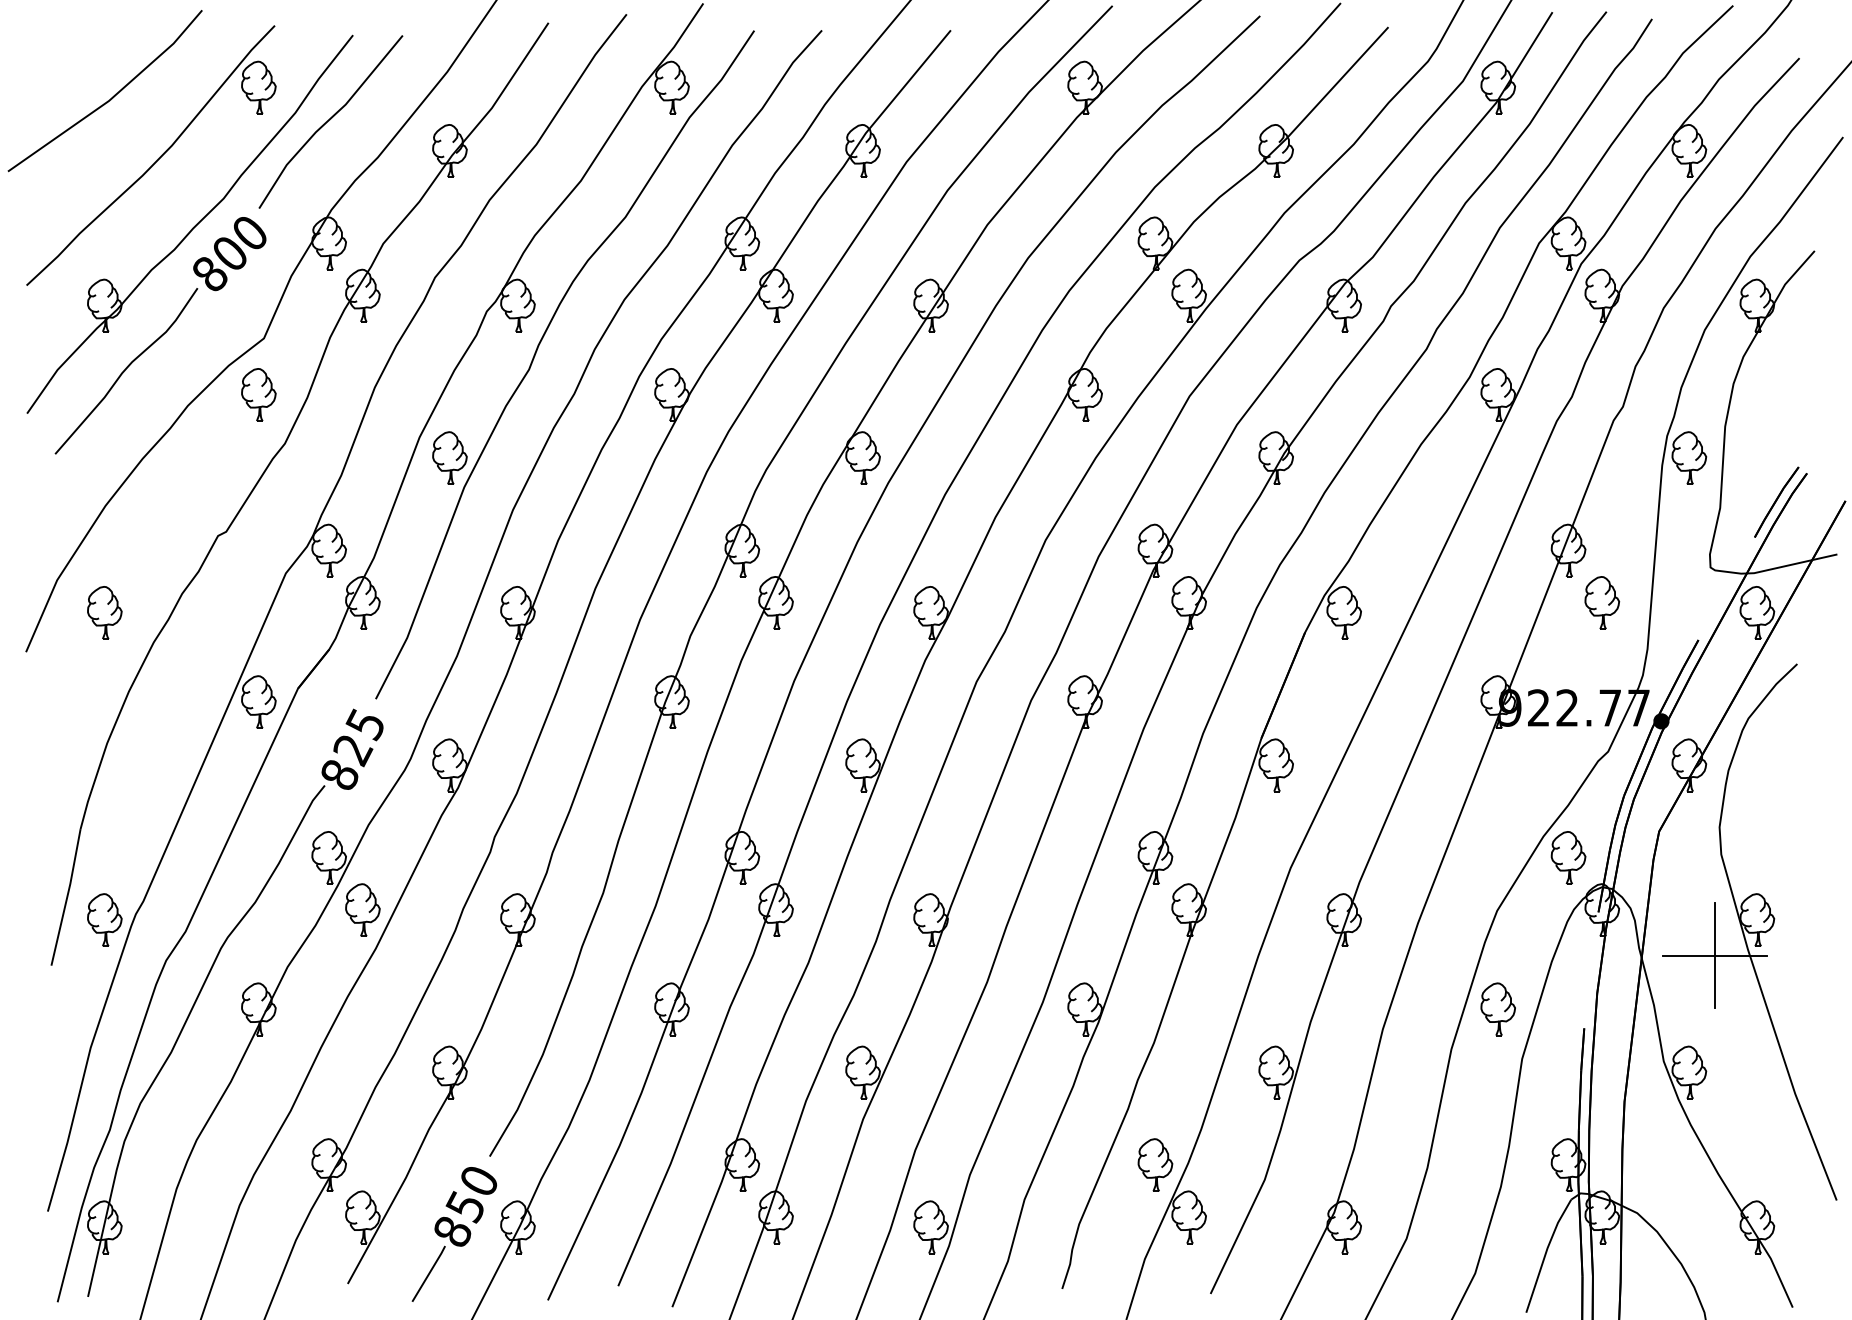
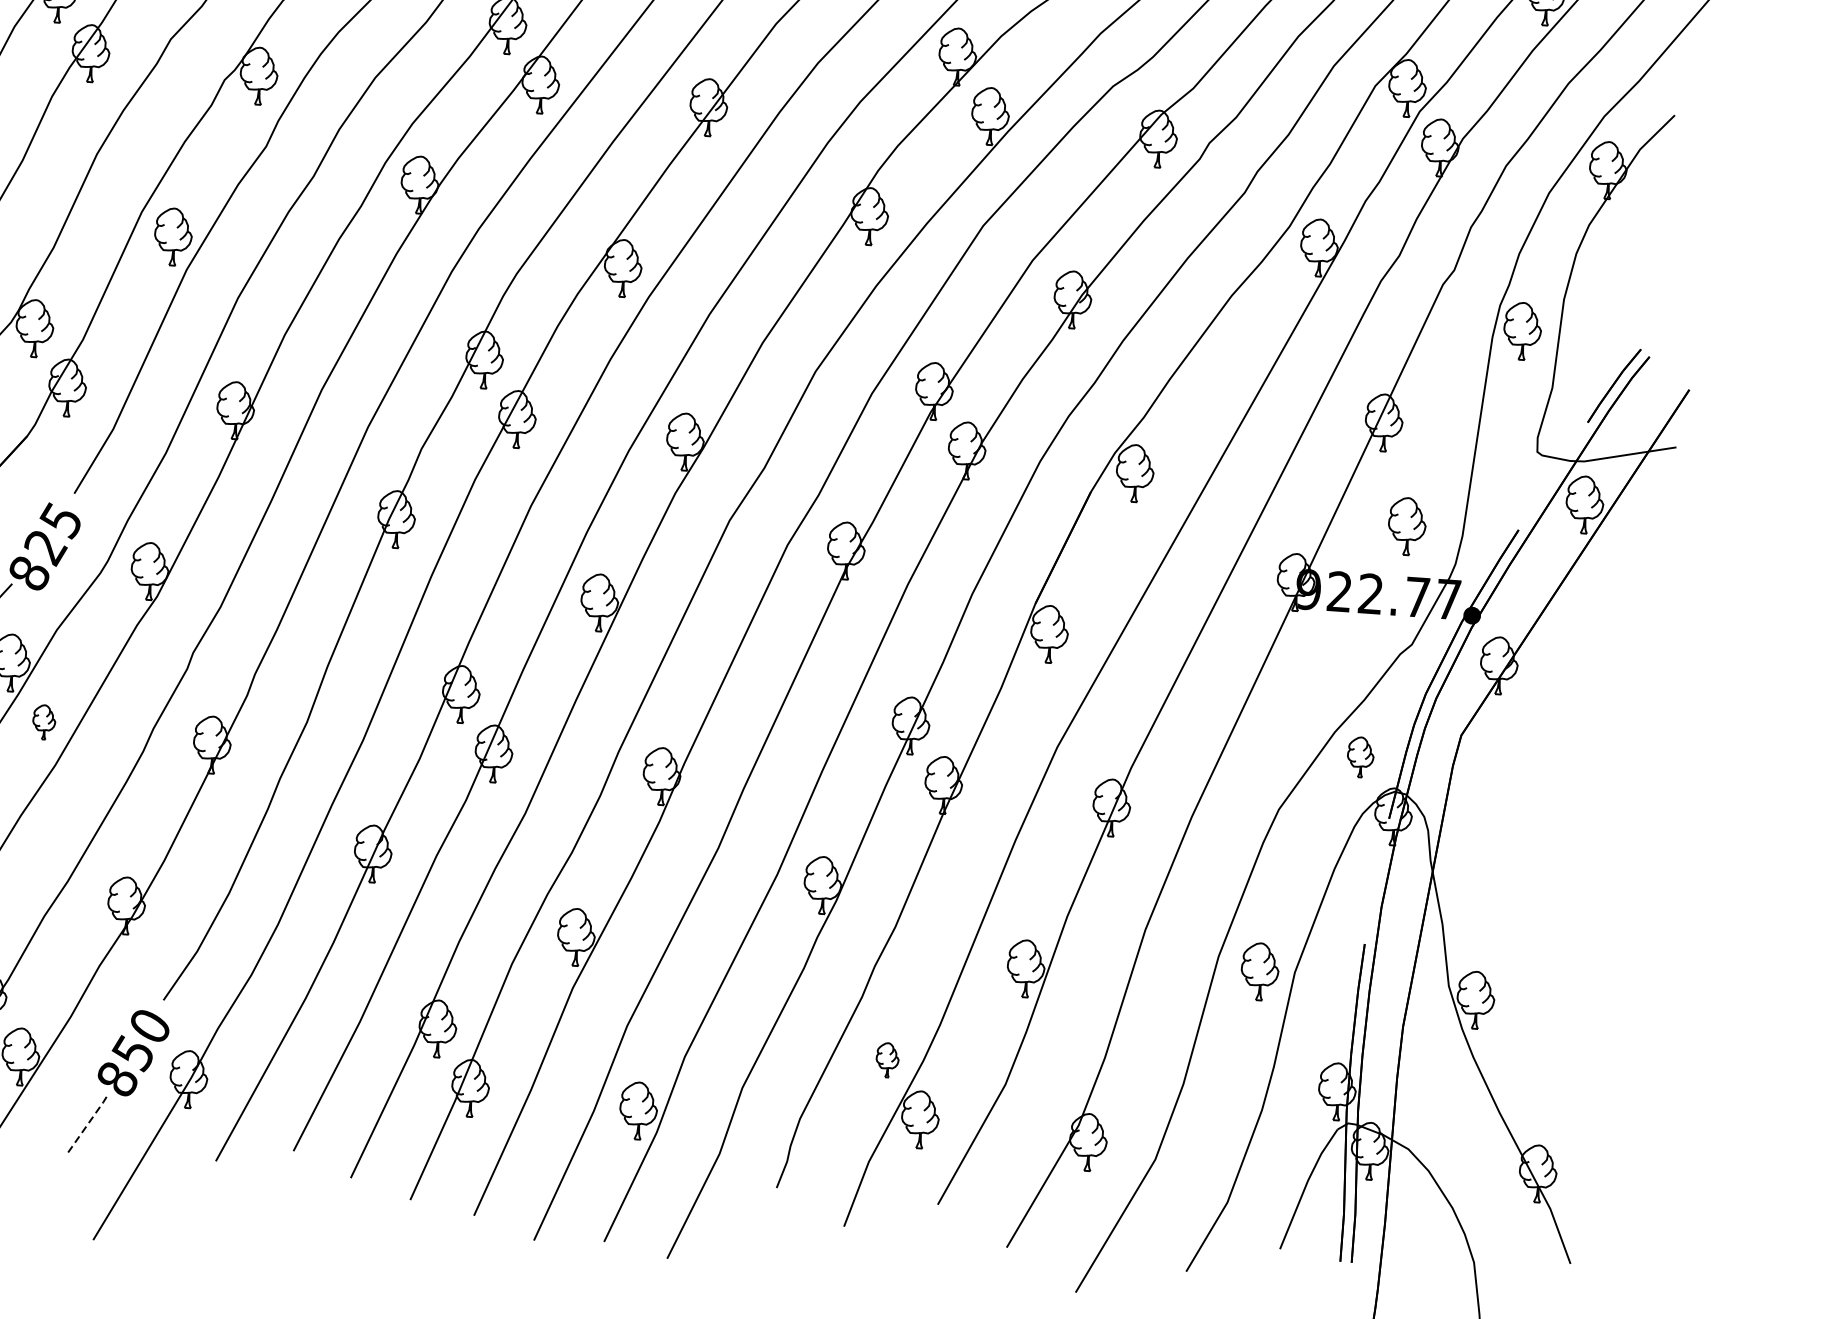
part: (1602, 602) -> (1407, 525), moved
part: (1568, 857) -> (1360, 756), size x0.7
part: (362, 909) -> (43, 721), size x0.6
part: (1749, 931) -> (1552, 851), removed
part: (1497, 1009) -> (1259, 971), moved
part: (1155, 1164) -> (887, 1059), size x0.6
line: (429, 1272) -> (89, 1121), solid -> dashed

